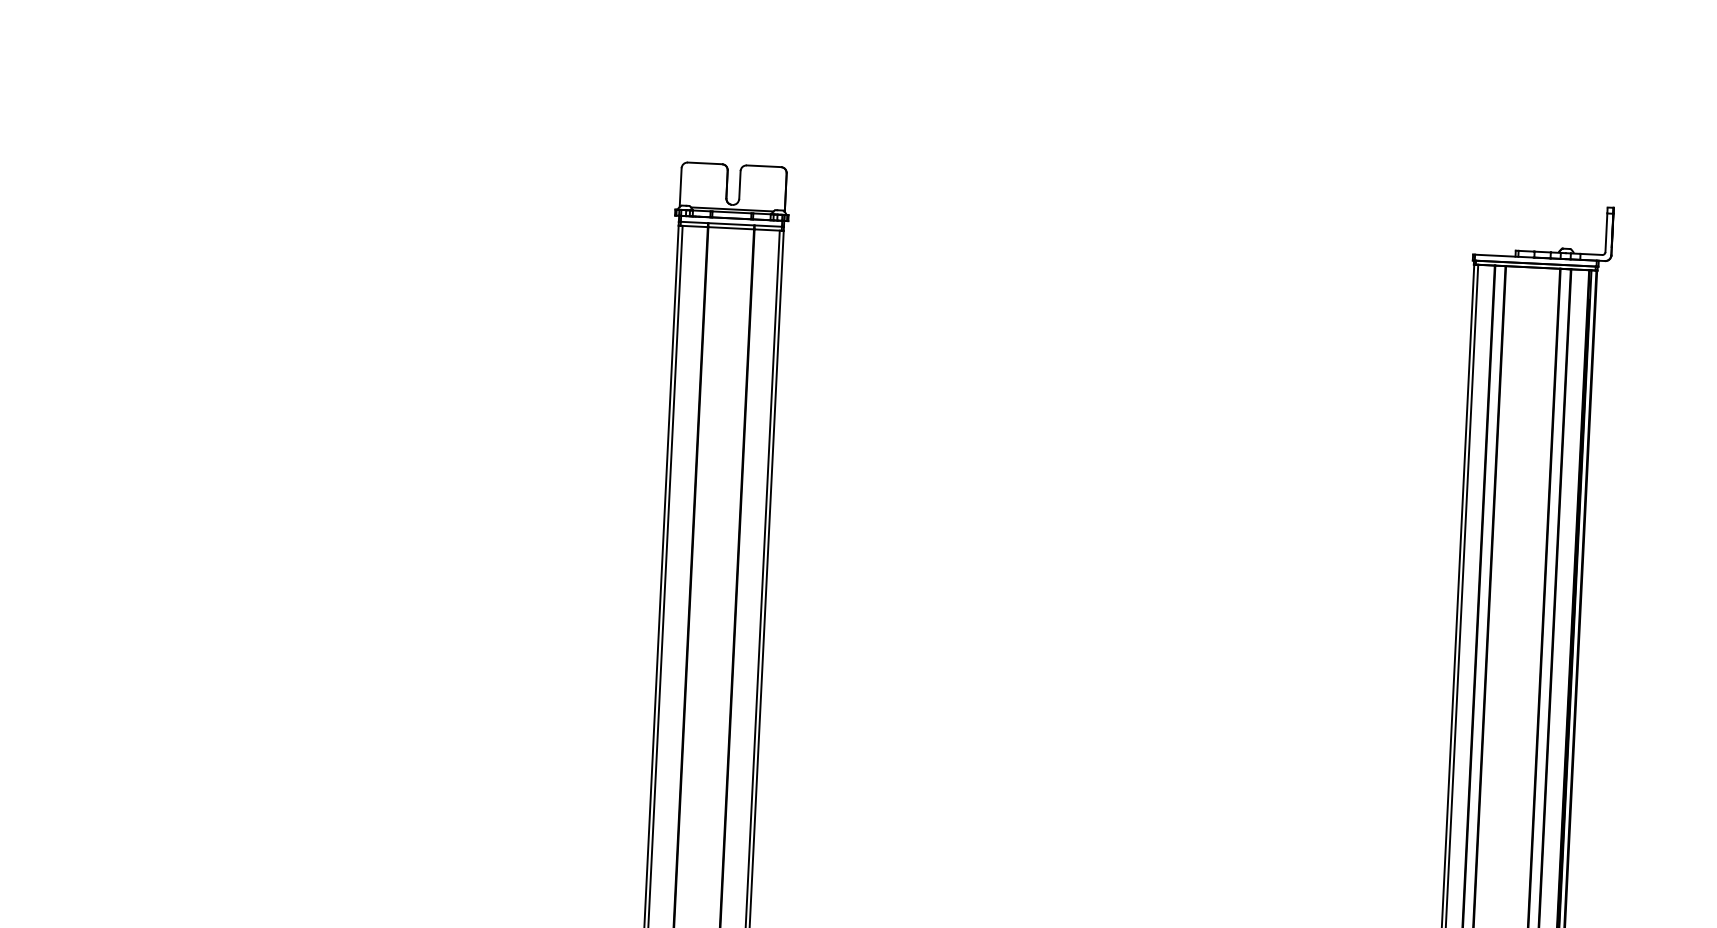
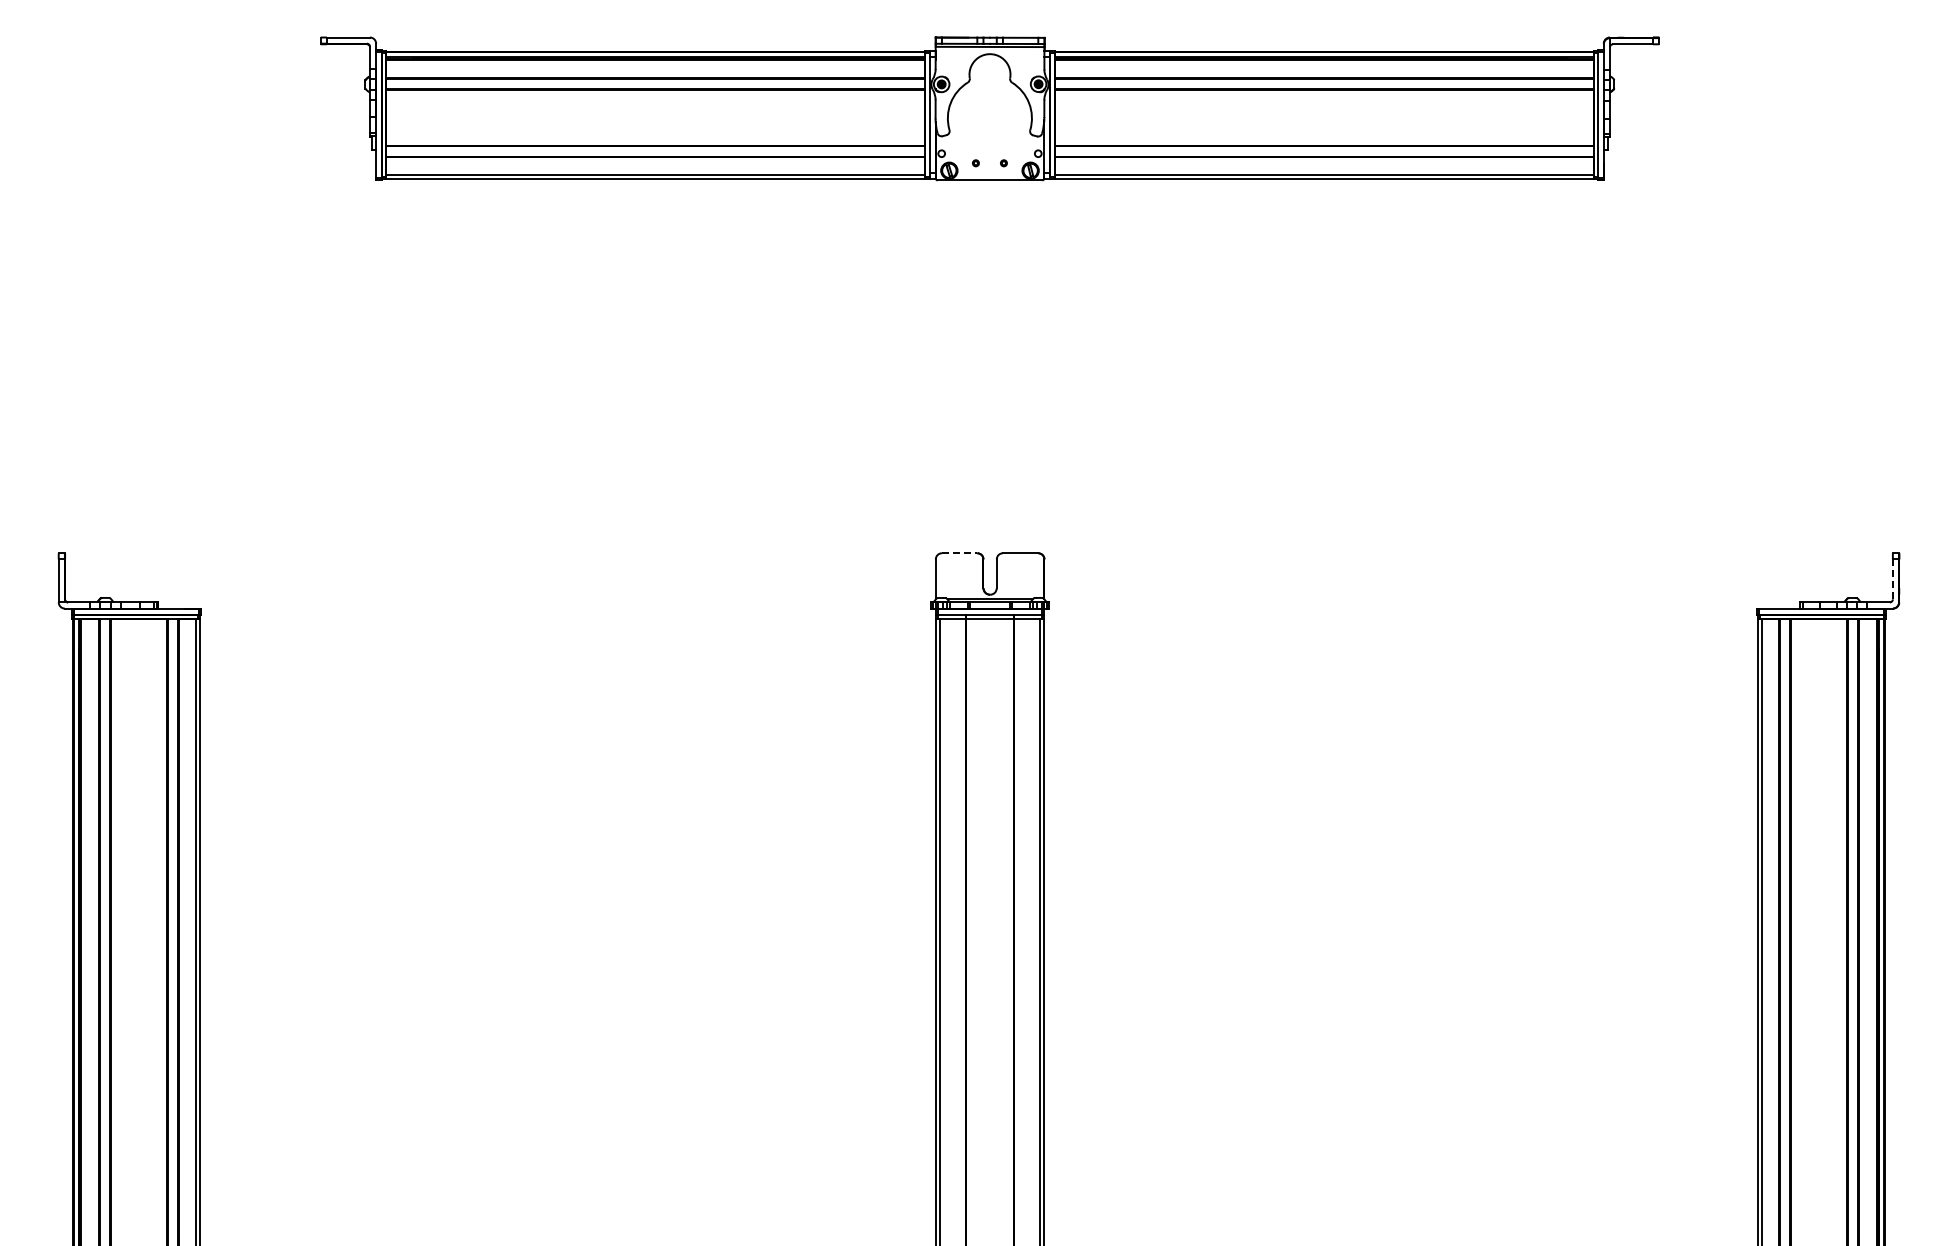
line: (704, 163) -> (959, 553), solid -> dashed
line: (1606, 232) -> (1892, 579), solid -> dashed

